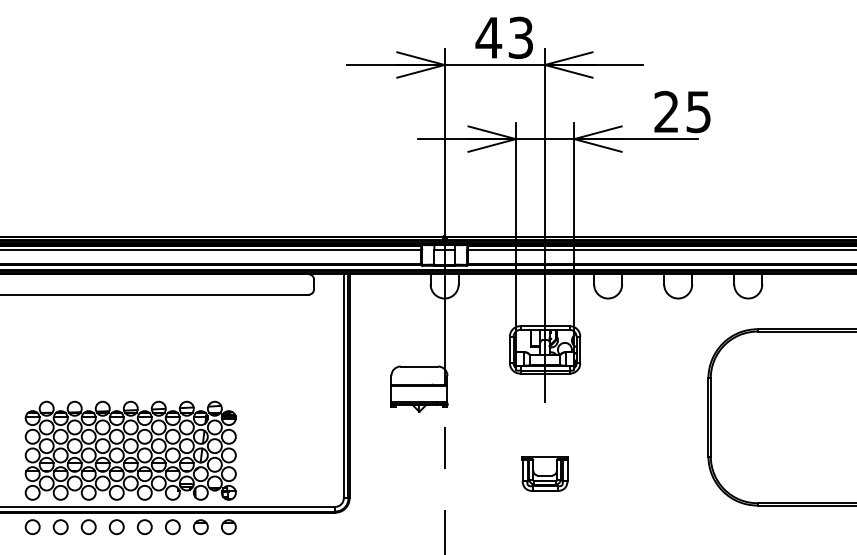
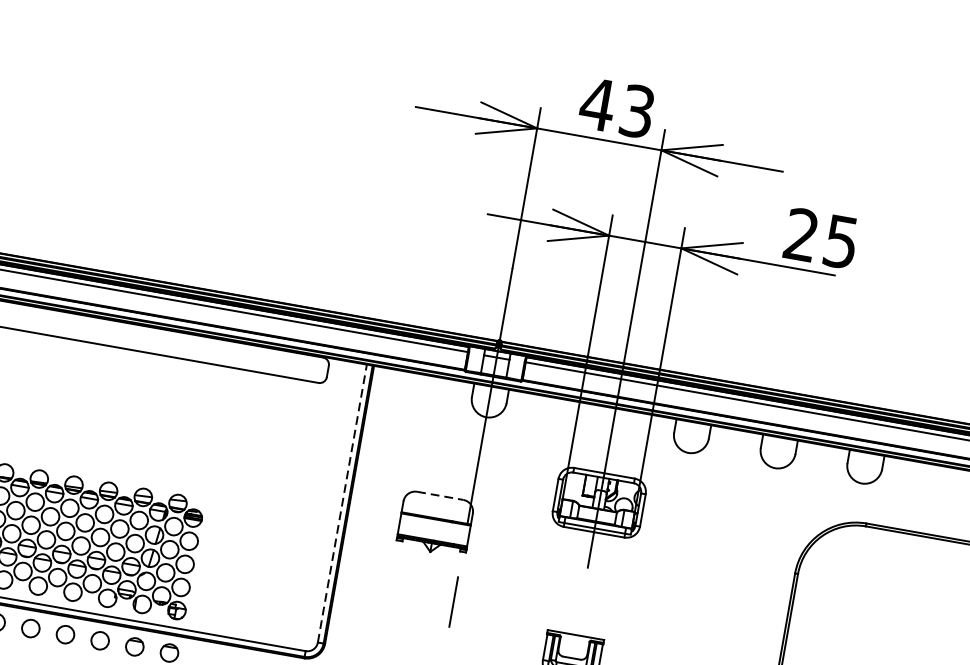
line: (419, 366) -> (440, 495), solid -> dashed
line: (343, 385) -> (342, 502), solid -> dashed

